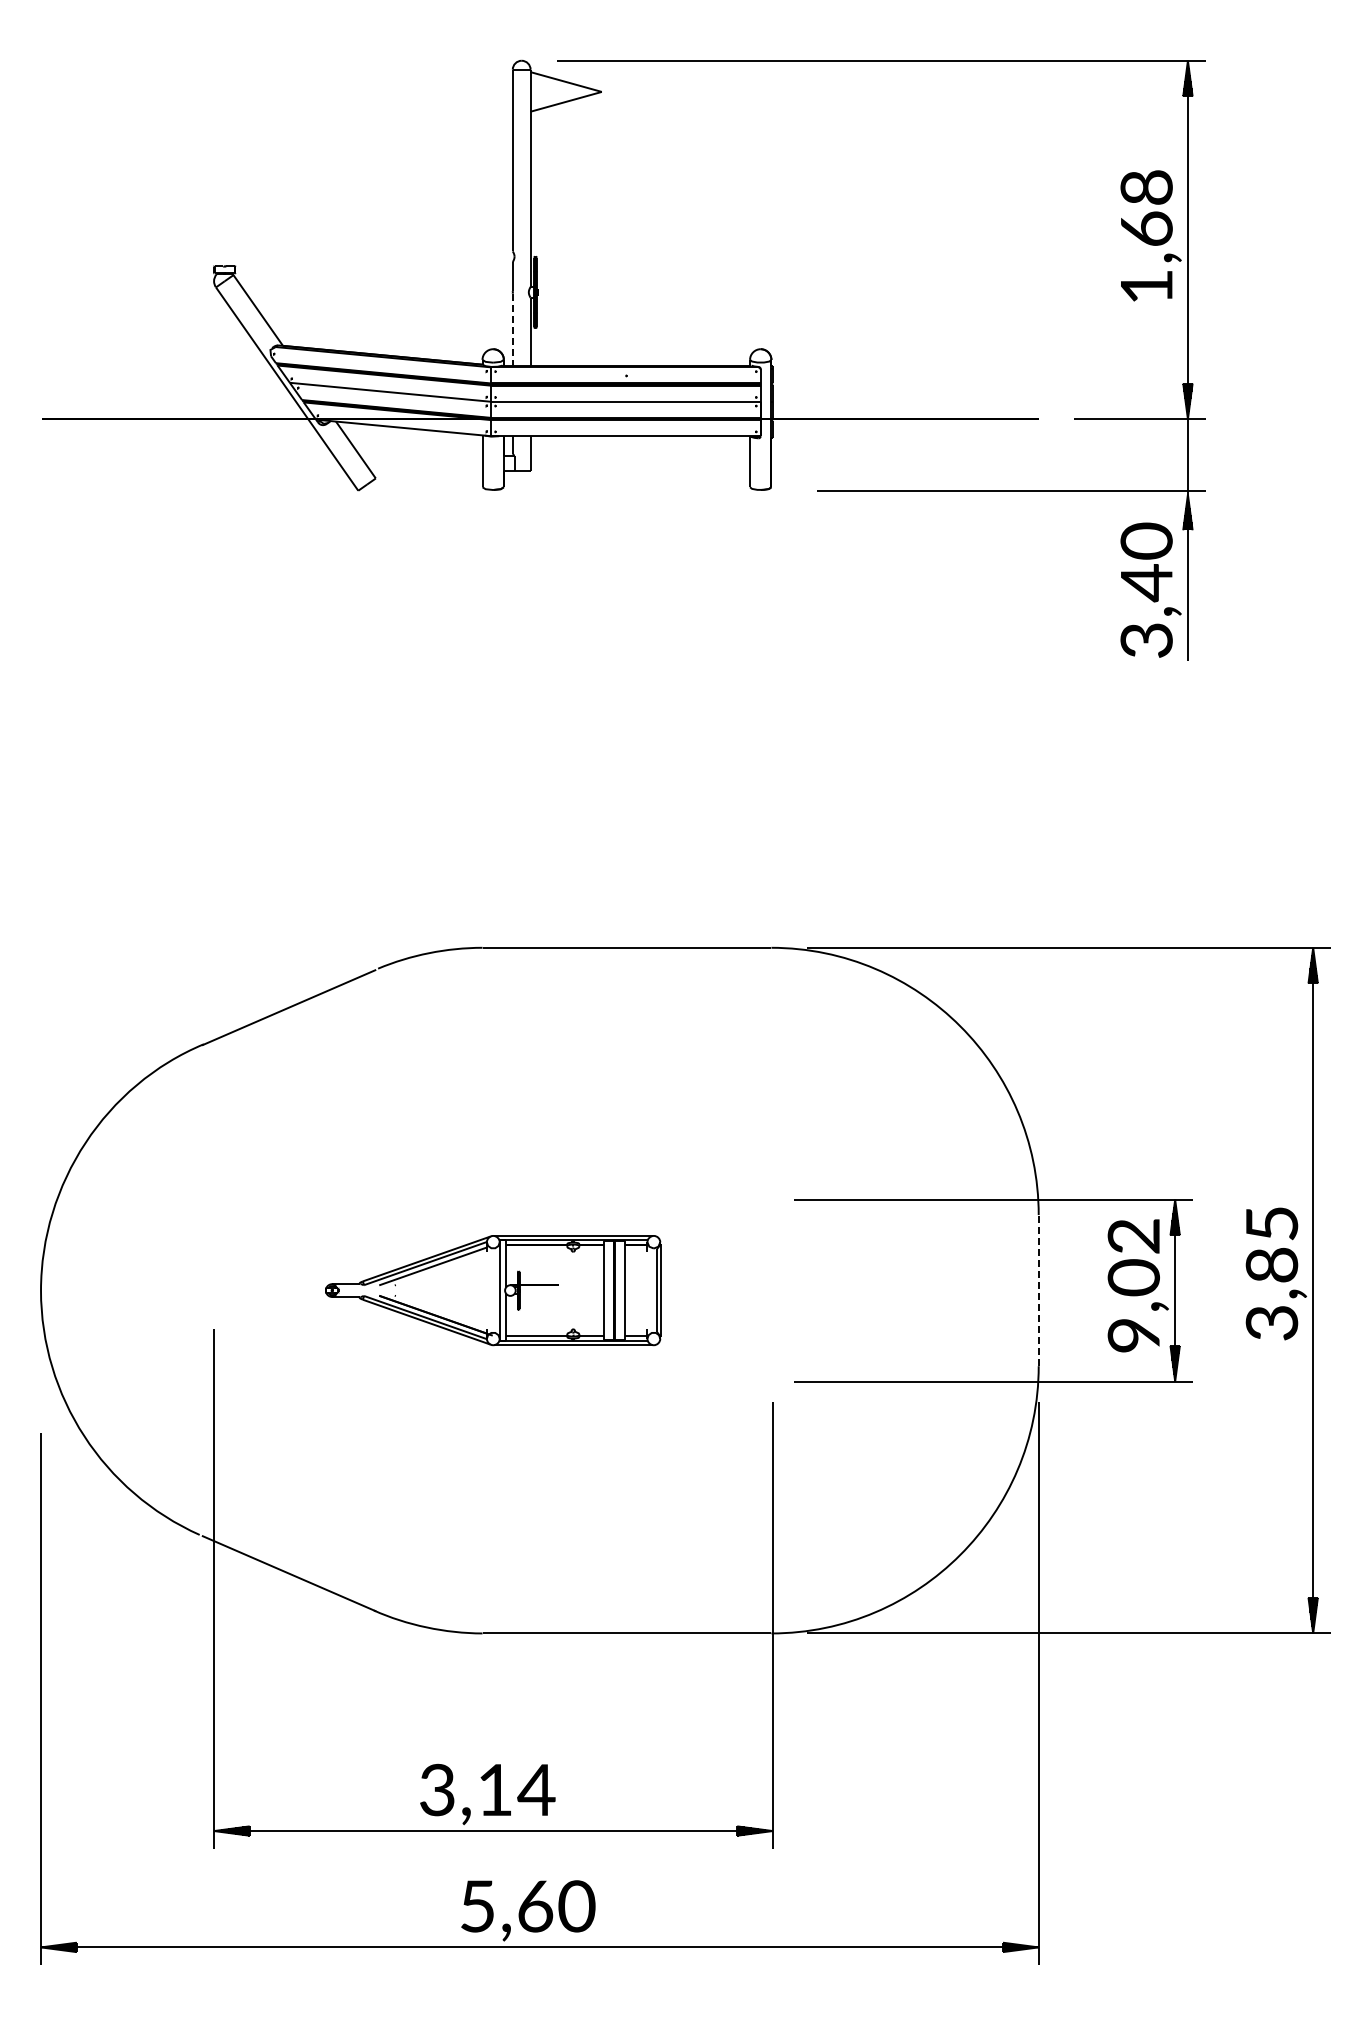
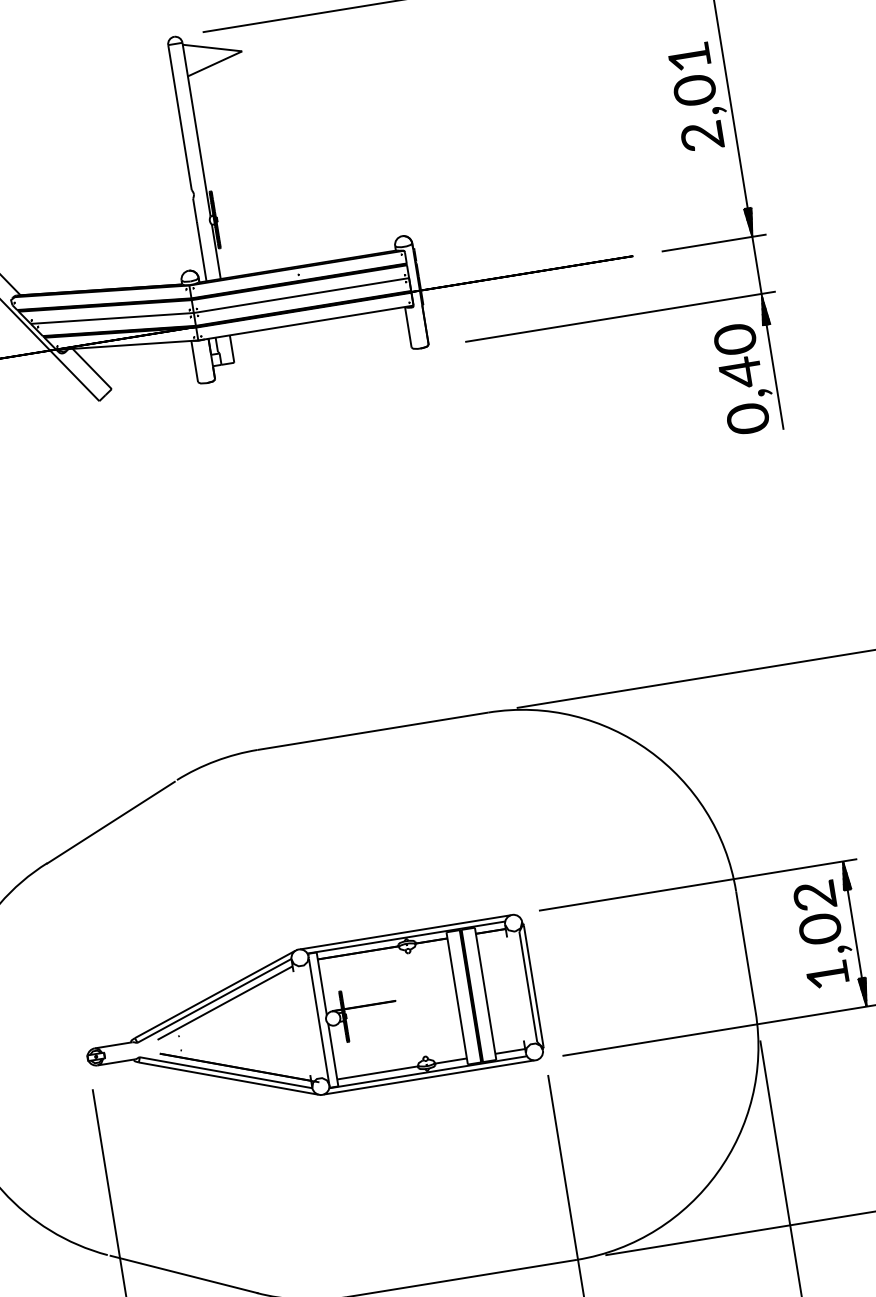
text: (1146, 237) -> (695, 97), 1,68 -> 2,01
line: (512, 329) -> (201, 252), dashed -> solid
text: (1146, 639) -> (747, 418), 3,40 -> 0,40
part: (493, 1290) -> (310, 1022), size x1.67
line: (1038, 1290) -> (745, 951), dashed -> solid
text: (1133, 1335) -> (827, 975), 9,02 -> 1,02

